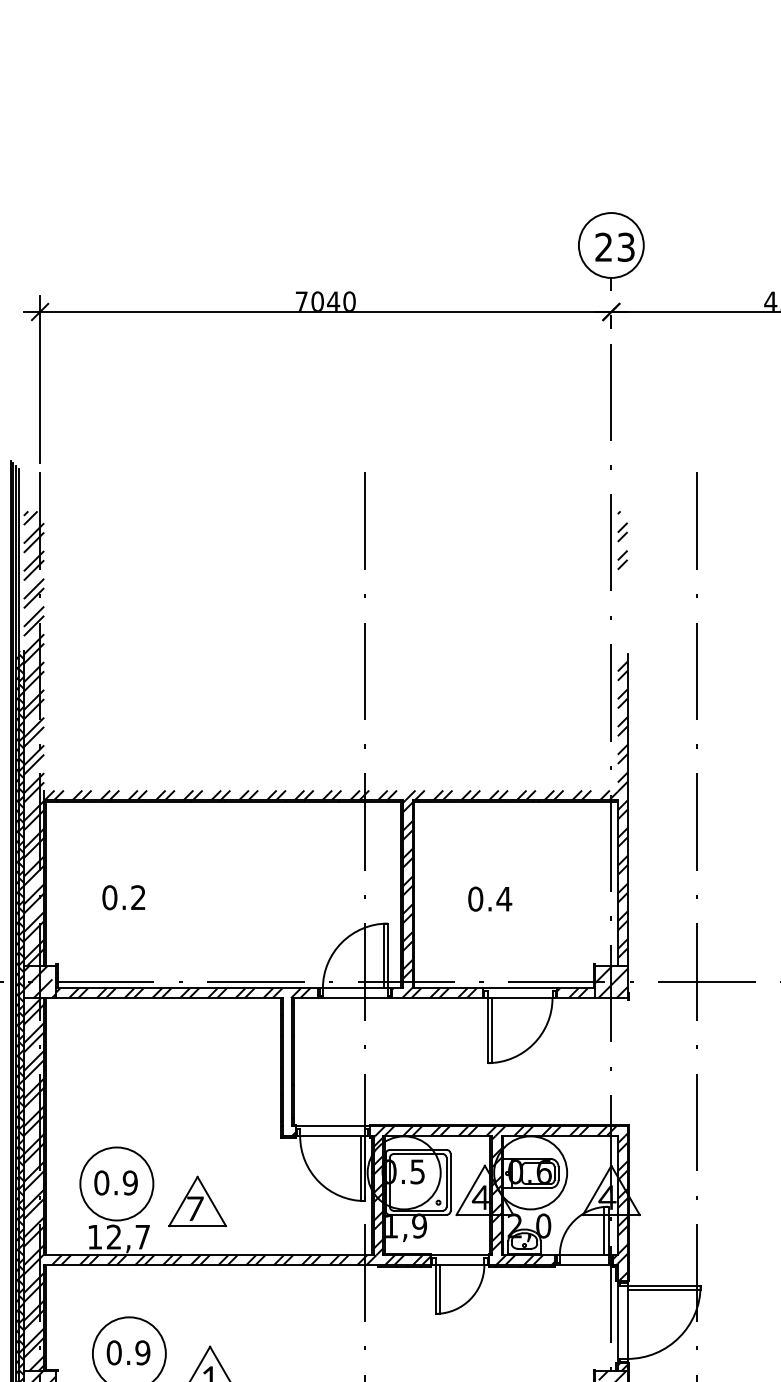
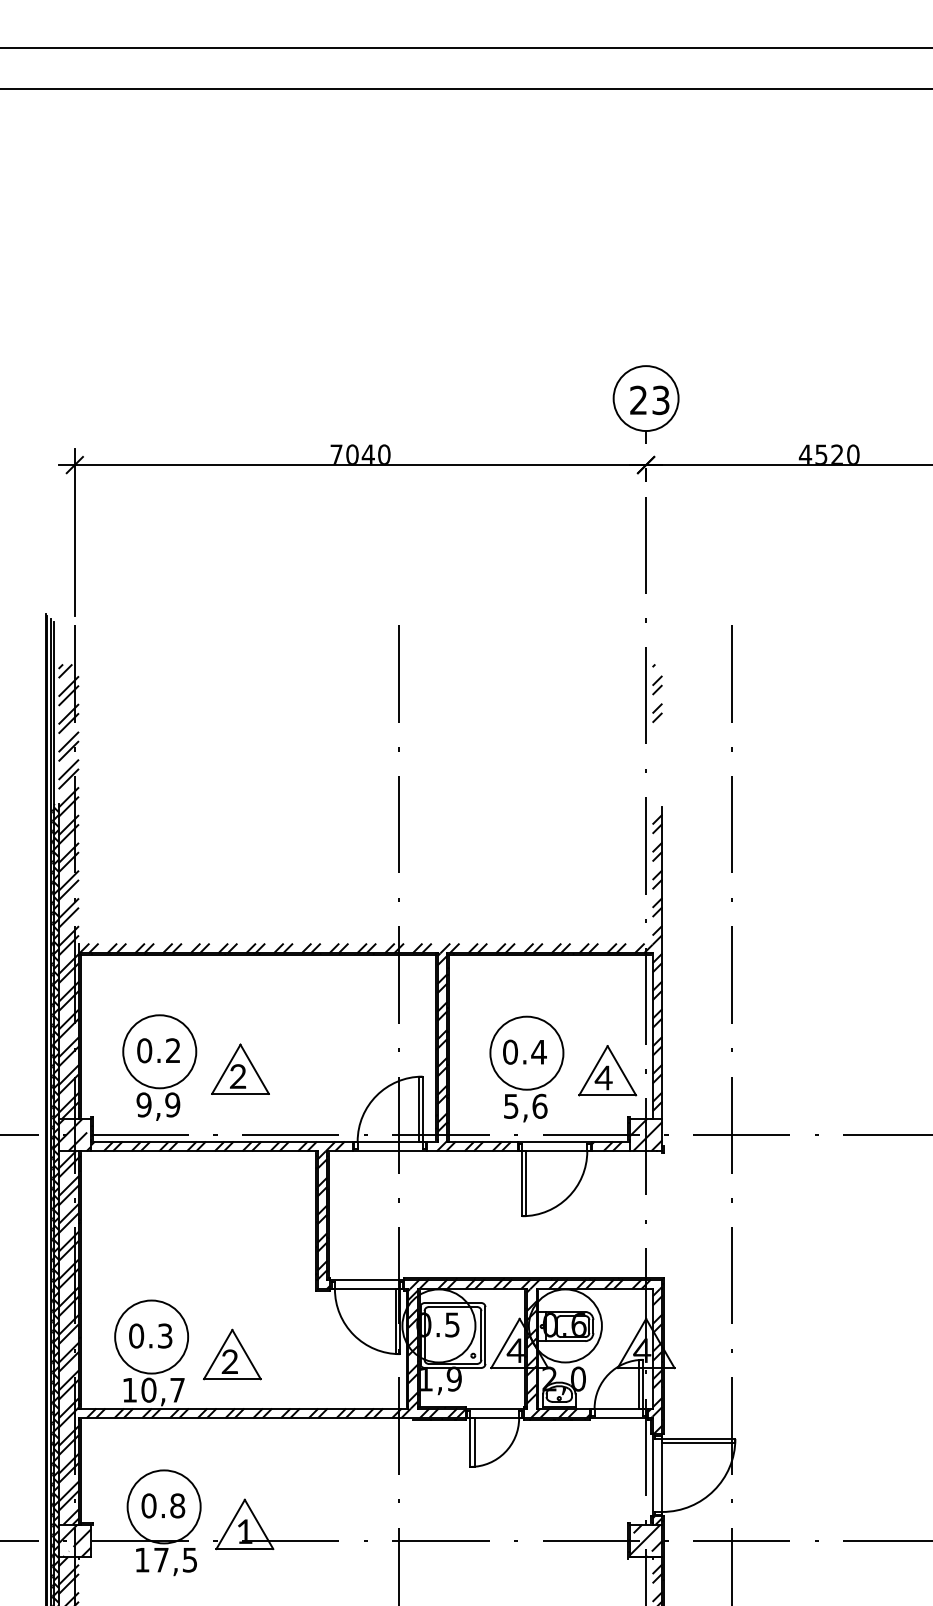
part: (160, 914) -> (195, 1067), added
part: (528, 915) -> (563, 1068), added
hatch: (287, 1062) -> (322, 1215), added
text: (129, 1182) -> (164, 1335), 0.9 -> 0.3
text: (194, 1208) -> (229, 1361), 7 -> 2
text: (113, 1236) -> (148, 1389), 12,7 -> 10,7
text: (142, 1352) -> (177, 1505), 0.9 -> 0.8

